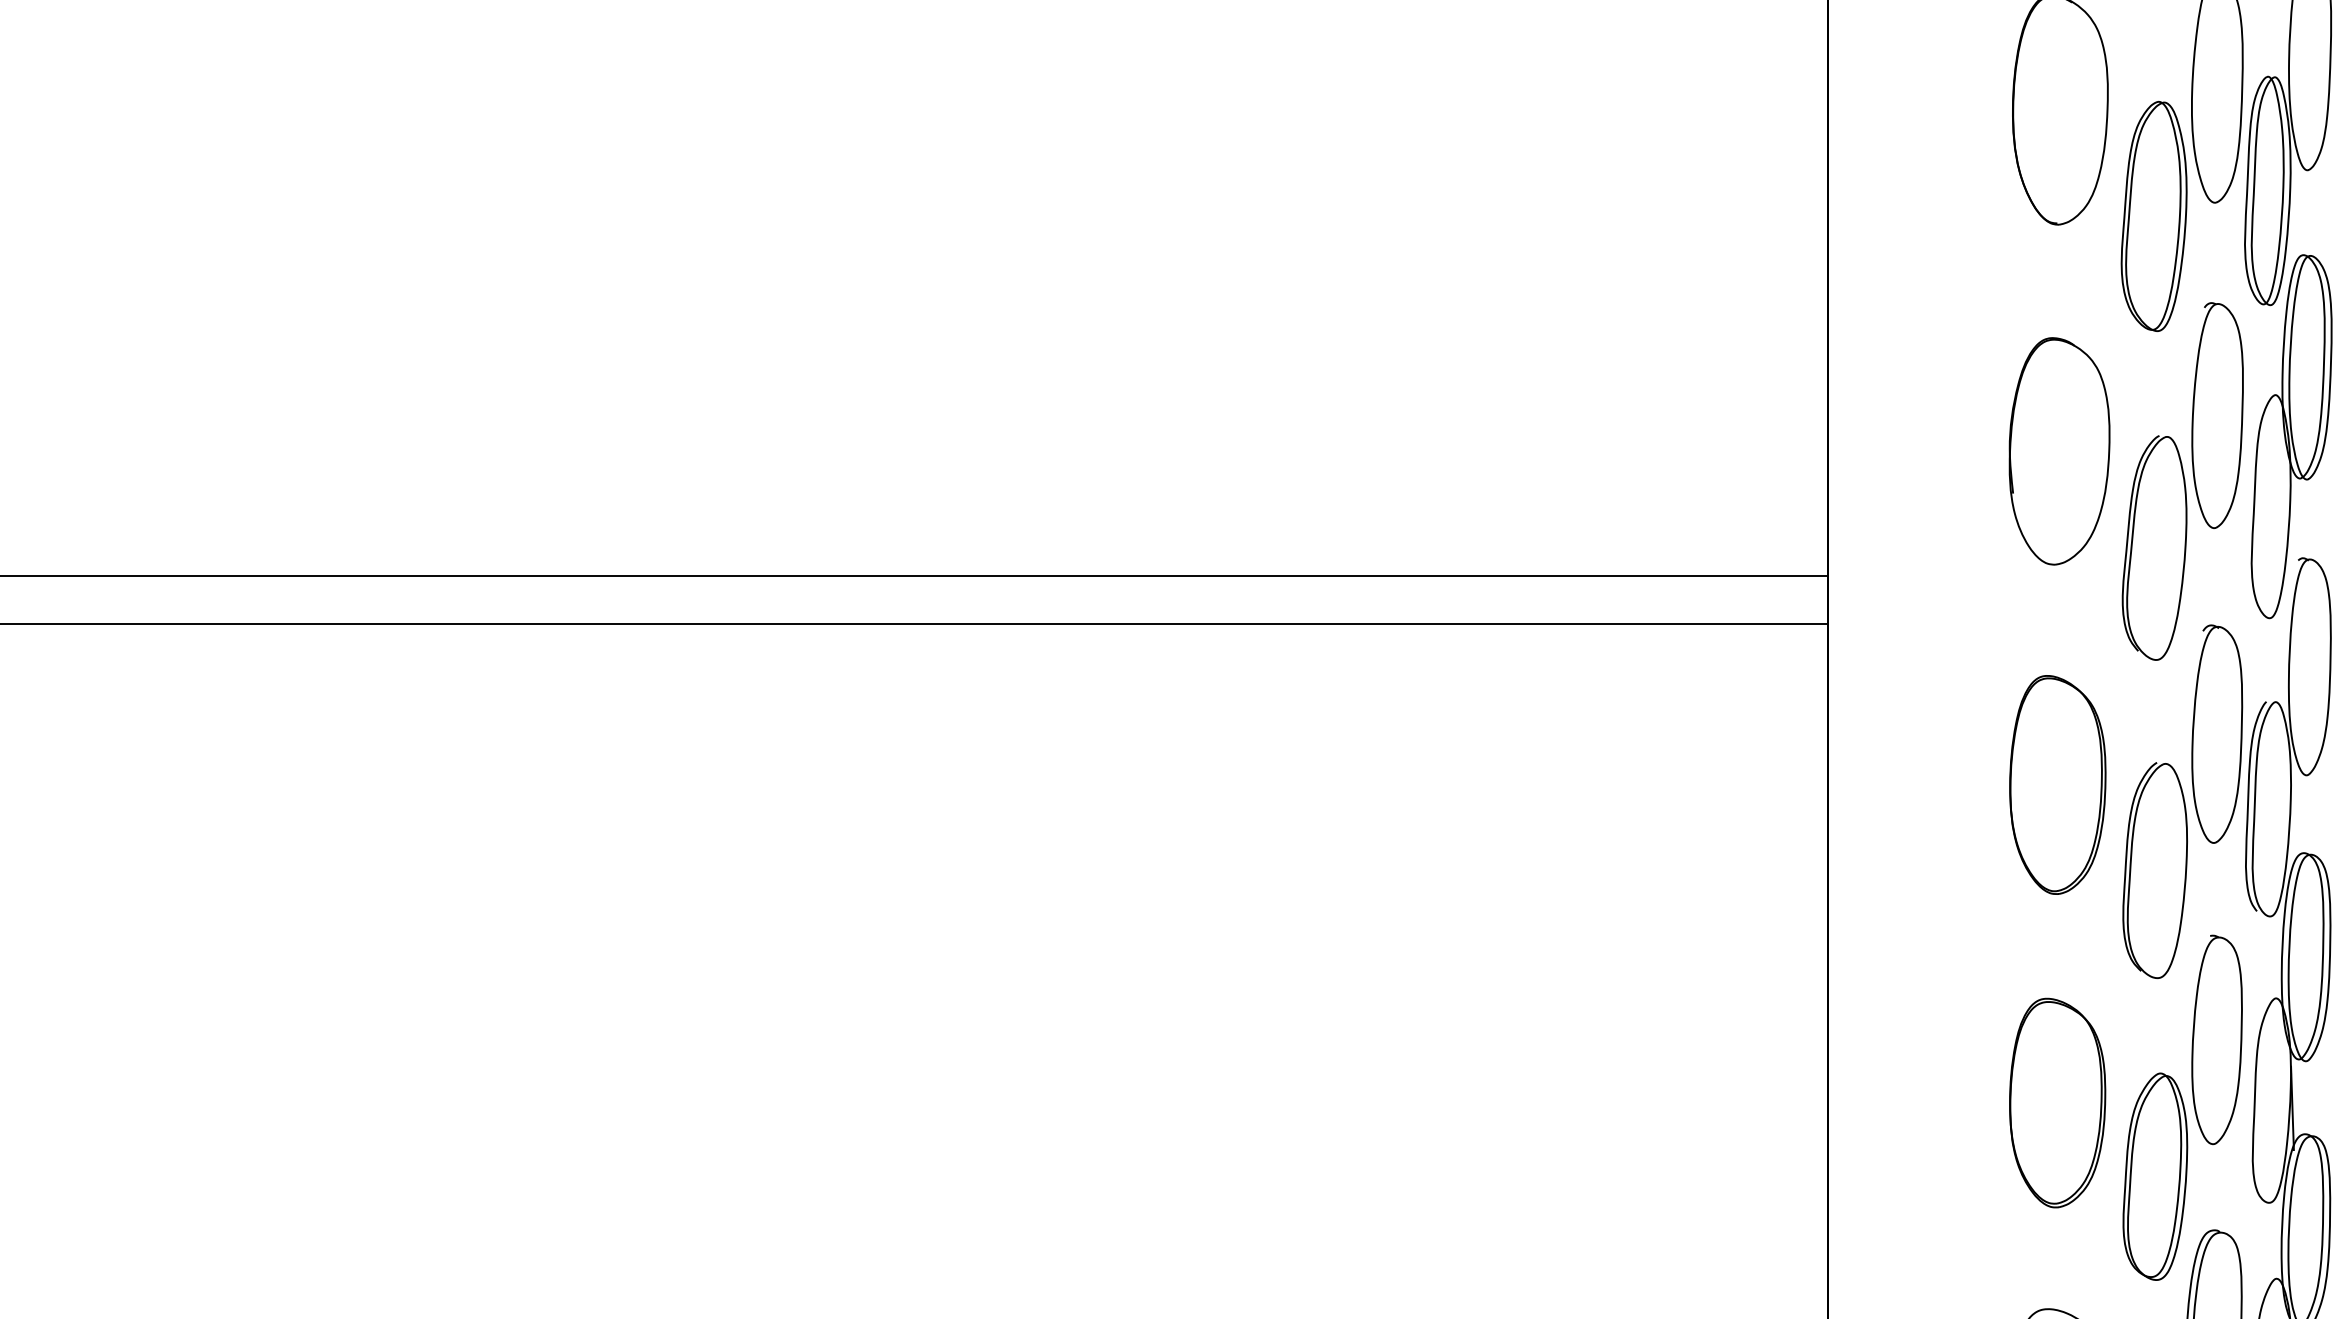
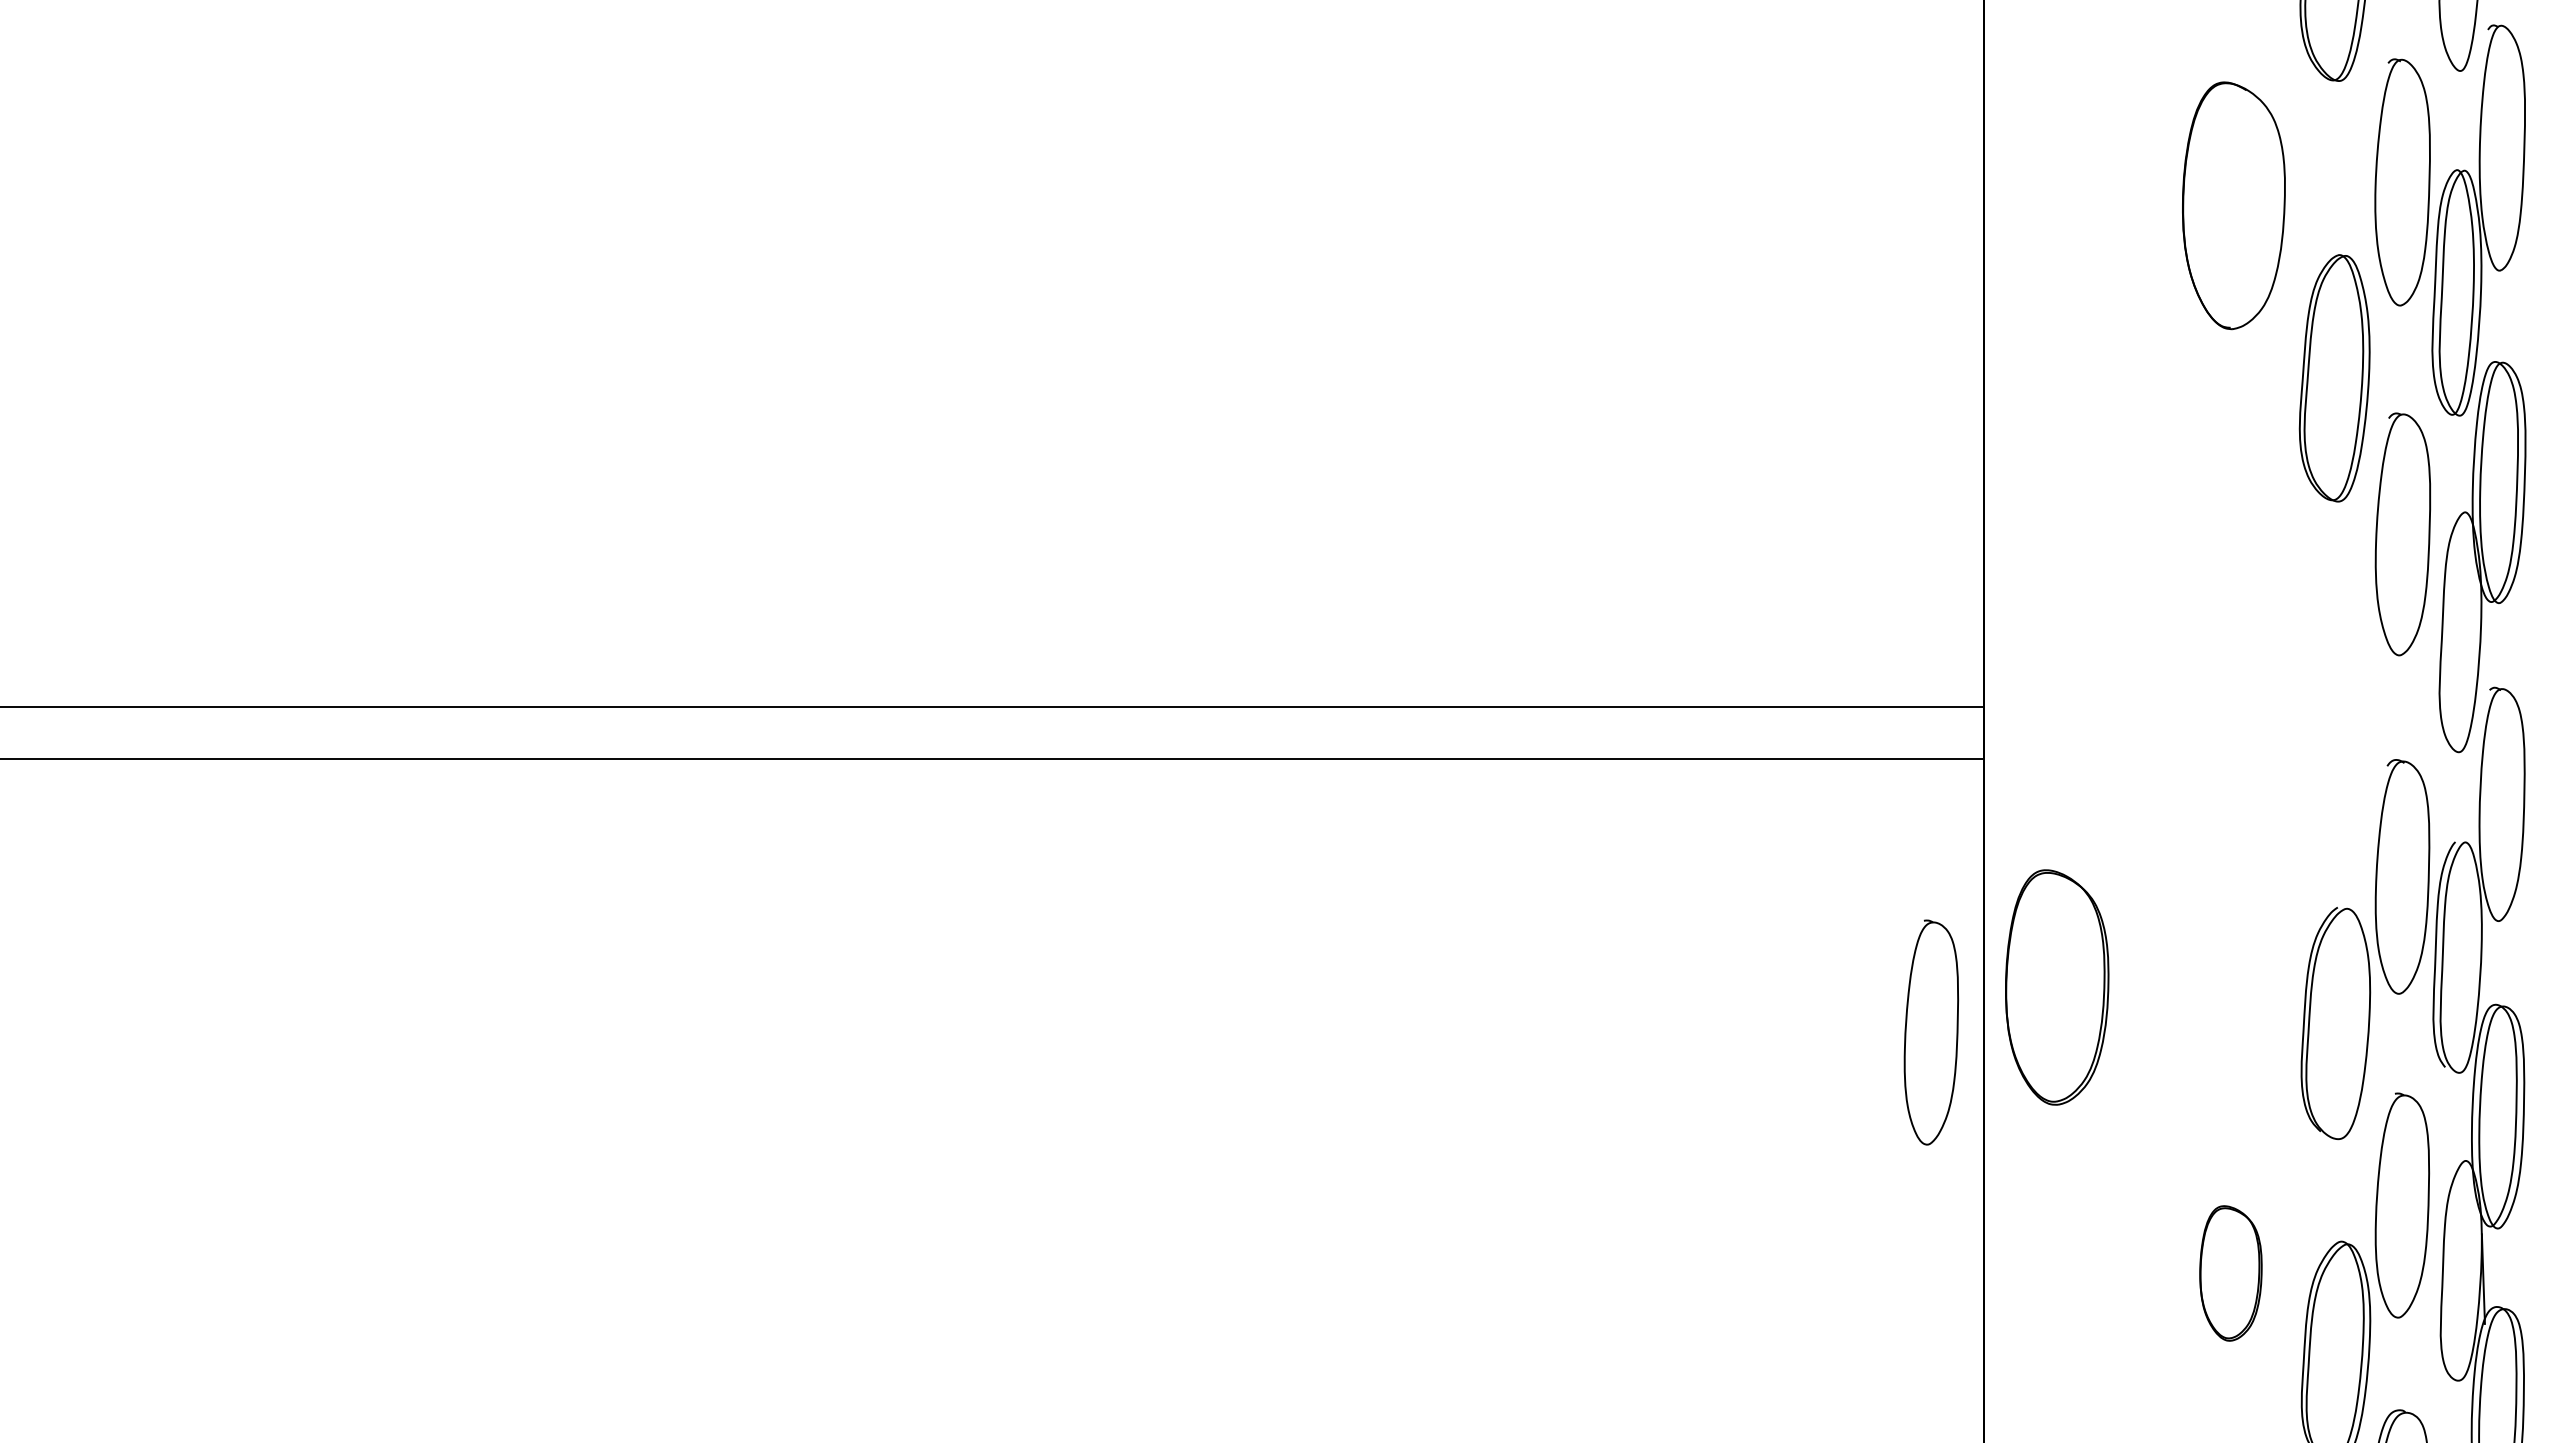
part: (2153, 216) -> (2334, 378), moved
part: (2059, 451) -> (2232, 572), removed
part: (2154, 547) -> (2335, 676), removed
part: (2058, 784) -> (2057, 987), moved
part: (1778, 878) -> (1930, 1032), added
part: (2057, 1103) -> (2230, 1273), size x0.6

